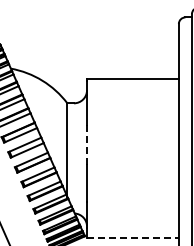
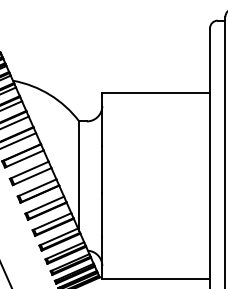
line: (87, 144) -> (102, 169), dashed -> solid
line: (132, 237) -> (155, 278), dashed -> solid

